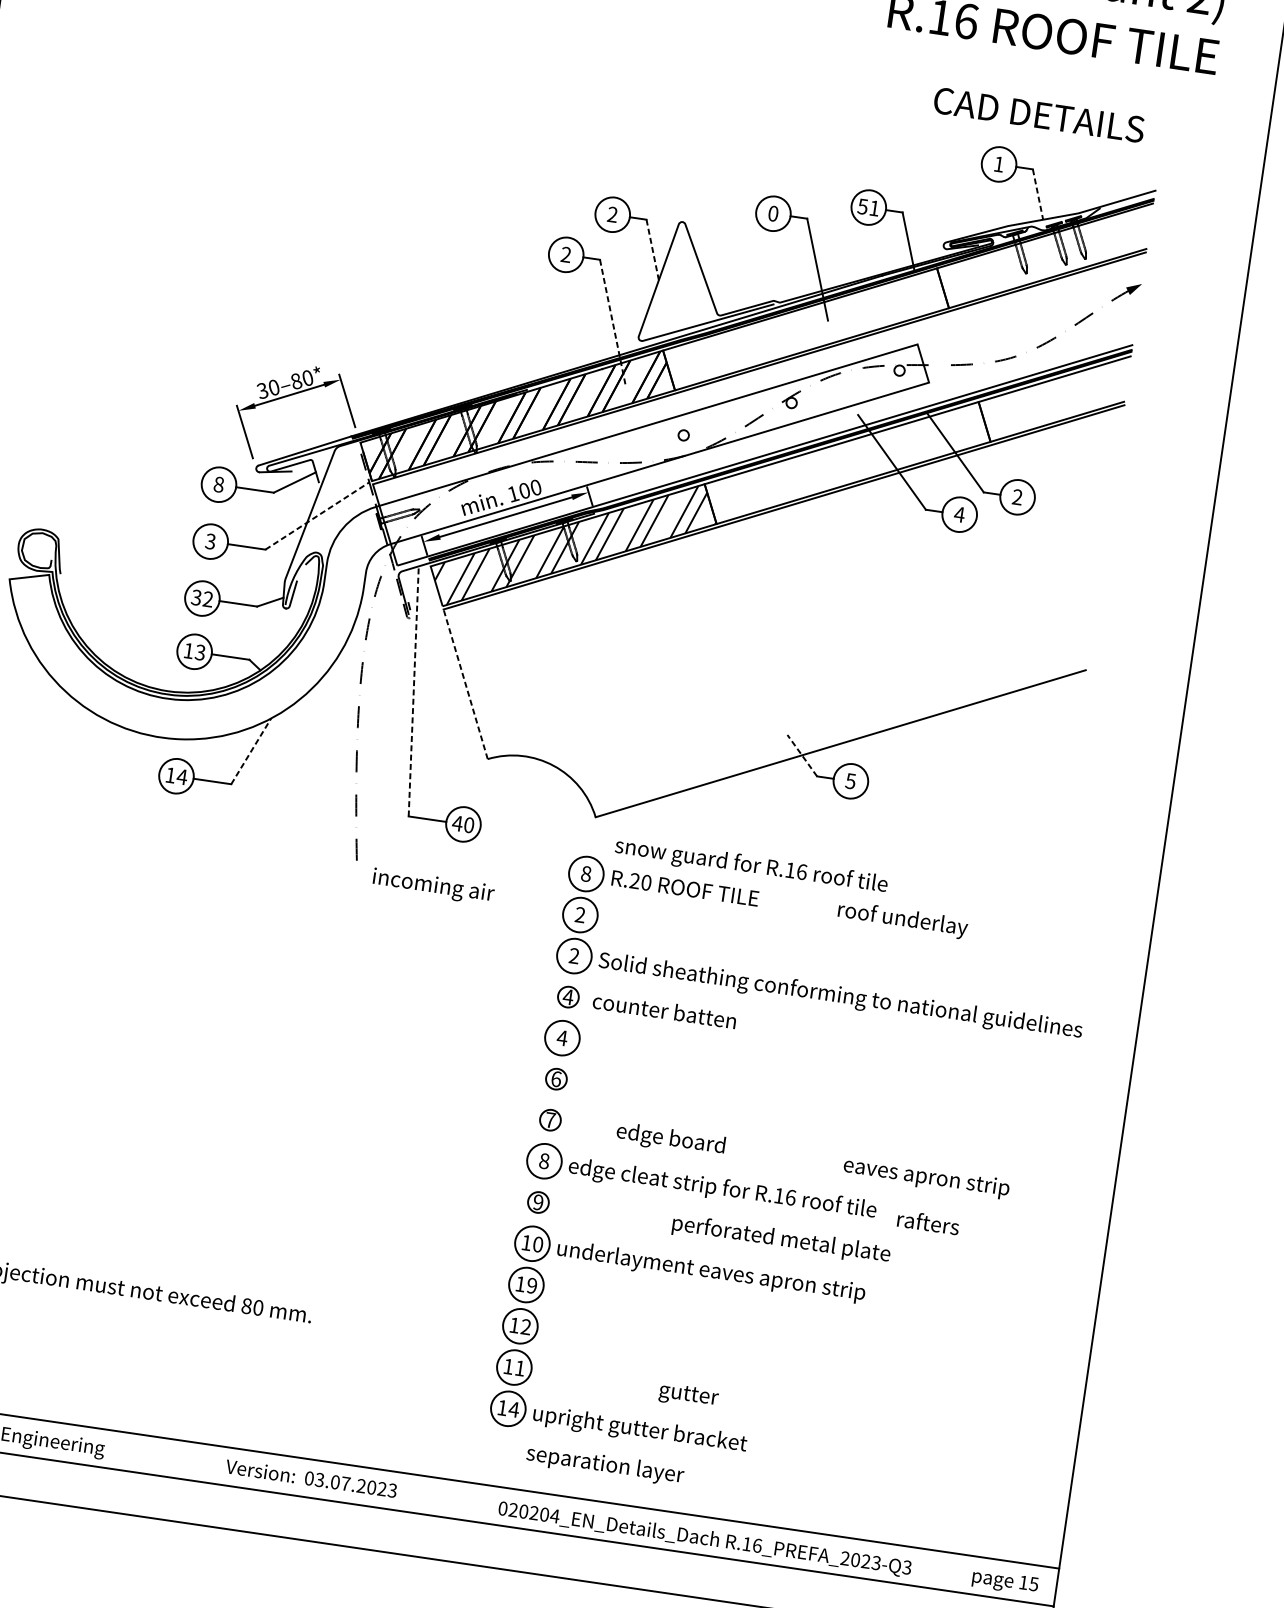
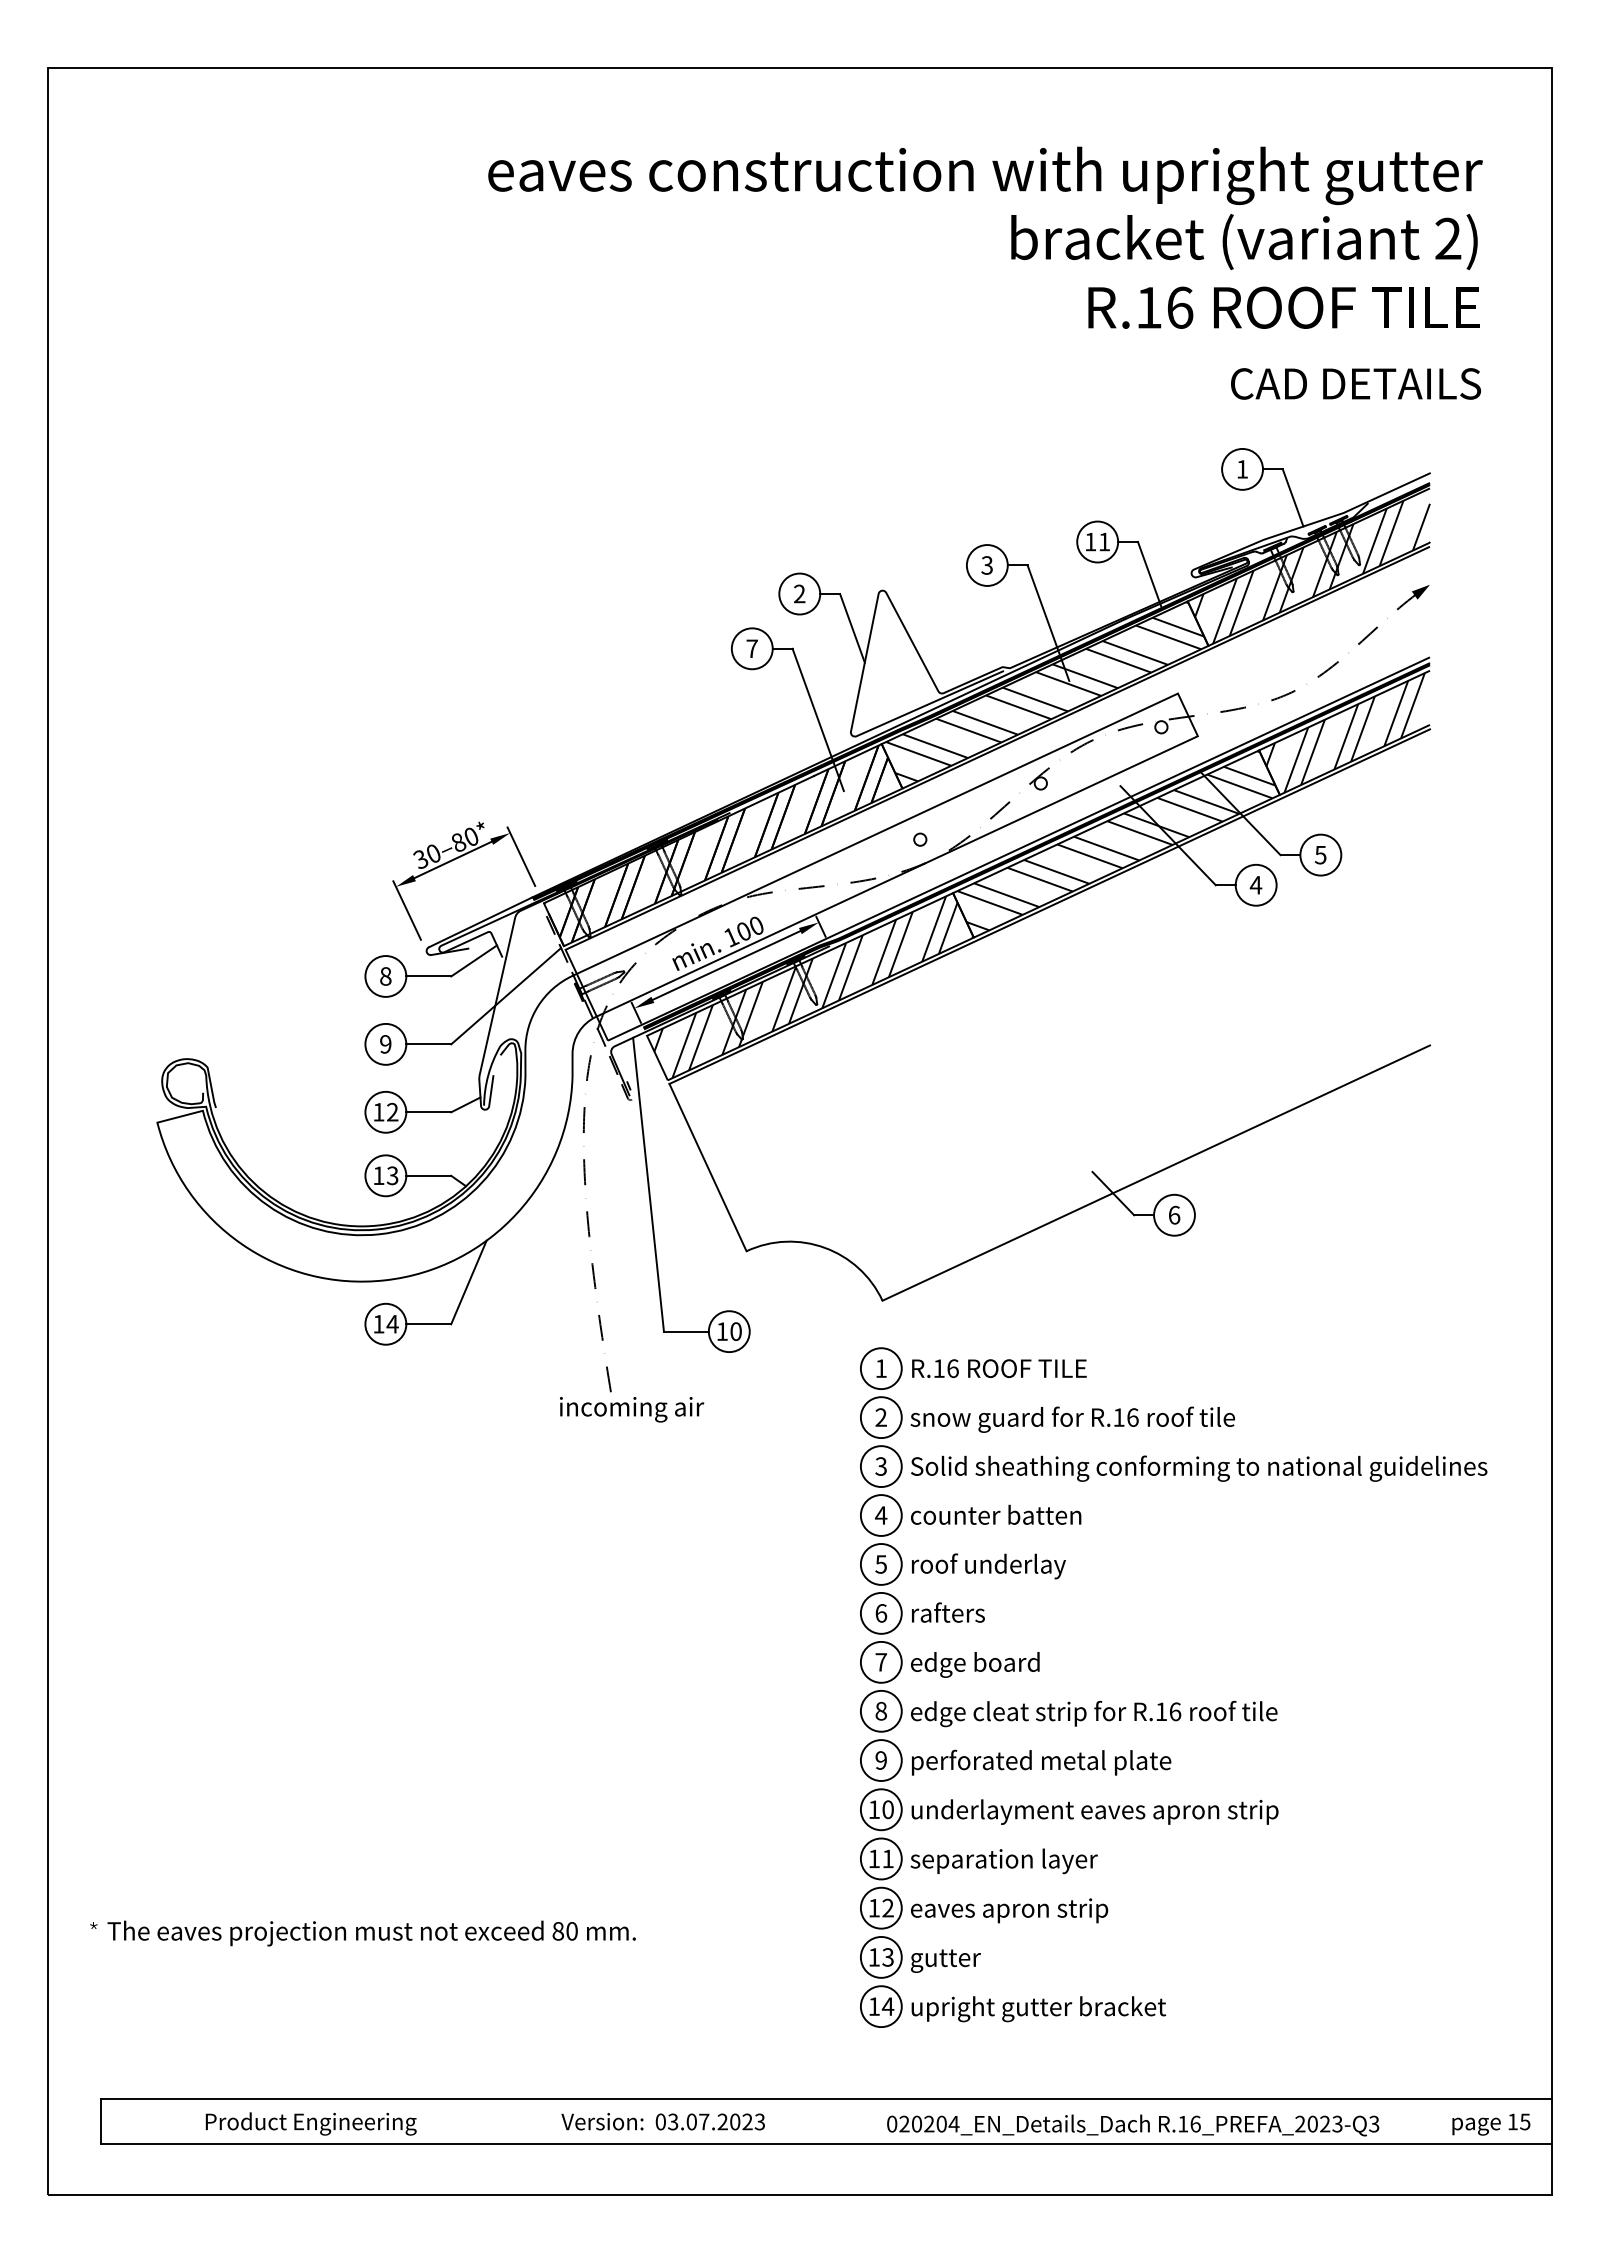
text: (1038, 114) -> (1355, 383), moved
line: (1038, 195) -> (1293, 498), dashed -> solid
text: (862, 206) -> (1090, 541), 51 -> 11
text: (772, 213) -> (986, 565), 0 -> 3
line: (652, 250) -> (852, 628), dashed -> solid
text: (565, 254) -> (751, 648), 2 -> 7
hatch: (1045, 258) -> (1312, 571), added
line: (613, 322) -> (818, 719), dashed -> solid
hatch: (806, 326) -> (1045, 691), added
hatch: (1053, 397) -> (1345, 732), added
hatch: (848, 460) -> (1116, 840), added
text: (1017, 496) -> (1320, 854), 2 -> 5
line: (317, 515) -> (506, 995), dashed -> solid
text: (210, 541) -> (385, 1044), 3 -> 9
text: (196, 596) -> (378, 1111), 32 -> 12
line: (465, 684) -> (707, 1167), dashed -> solid
line: (413, 691) -> (648, 1184), dashed -> solid
line: (251, 751) -> (469, 1282), dashed -> solid
line: (802, 755) -> (1113, 1193), dashed -> solid
text: (850, 780) -> (1174, 1214), 5 -> 6
text: (457, 823) -> (722, 1331), 40 -> 10
text: (751, 866) -> (1072, 1419), moved
text: (585, 873) -> (880, 1368), 8 -> 1
text: (640, 881) -> (945, 1368), R.20 -> R.16
text: (433, 886) -> (632, 1409), moved
text: (902, 920) -> (988, 1566), moved
text: (573, 955) -> (880, 1466), 2 -> 3
circle: (567, 997) -> (880, 1515), size x1.67
text: (562, 1038) -> (881, 1564), 4 -> 5
circle: (555, 1078) -> (880, 1612), size x1.67
circle: (549, 1119) -> (880, 1661), size x1.67
text: (671, 1139) -> (975, 1664), moved
text: (926, 1177) -> (1009, 1910), moved
circle: (537, 1202) -> (880, 1760), size x1.67
text: (928, 1222) -> (948, 1612), moved
text: (781, 1239) -> (1041, 1762), moved
text: (531, 1285) -> (887, 1858), 19 -> 11
text: (519, 1368) -> (887, 1957), 11 -> 13
text: (688, 1395) -> (945, 1960), moved
text: (604, 1465) -> (1003, 1861), moved

